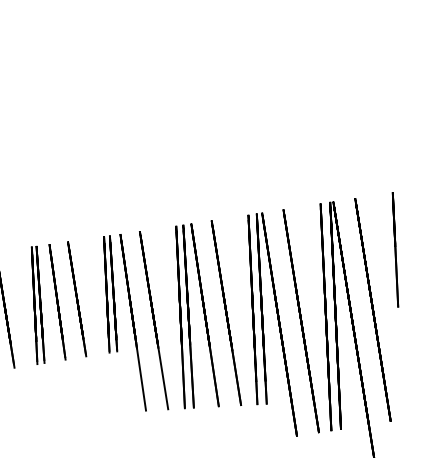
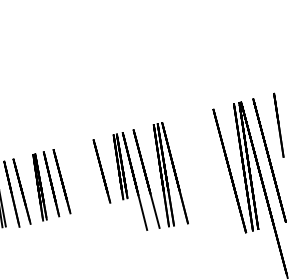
part: (47, 303) -> (85, 175), removed
part: (254, 320) -> (203, 173), removed

